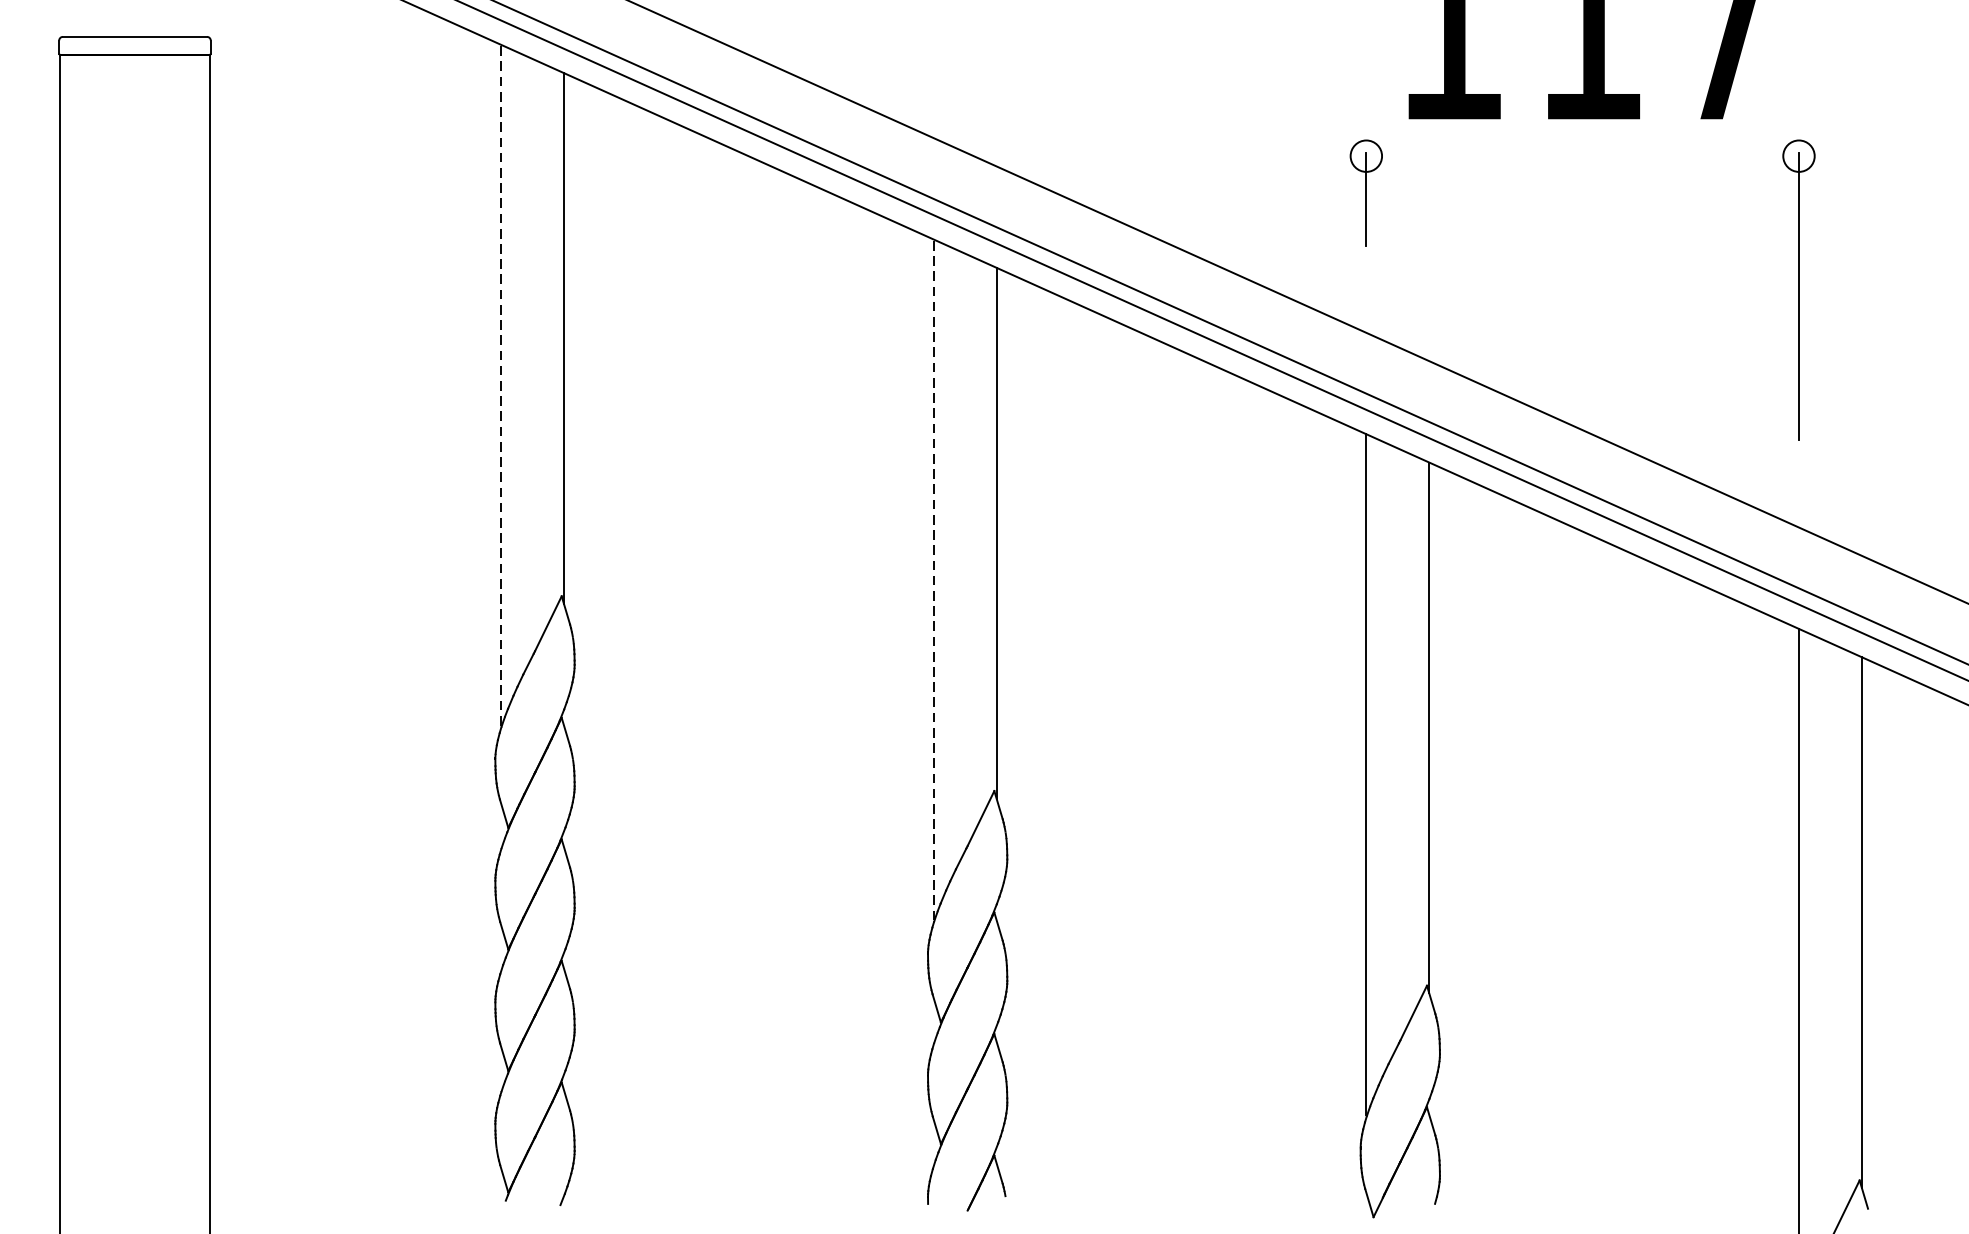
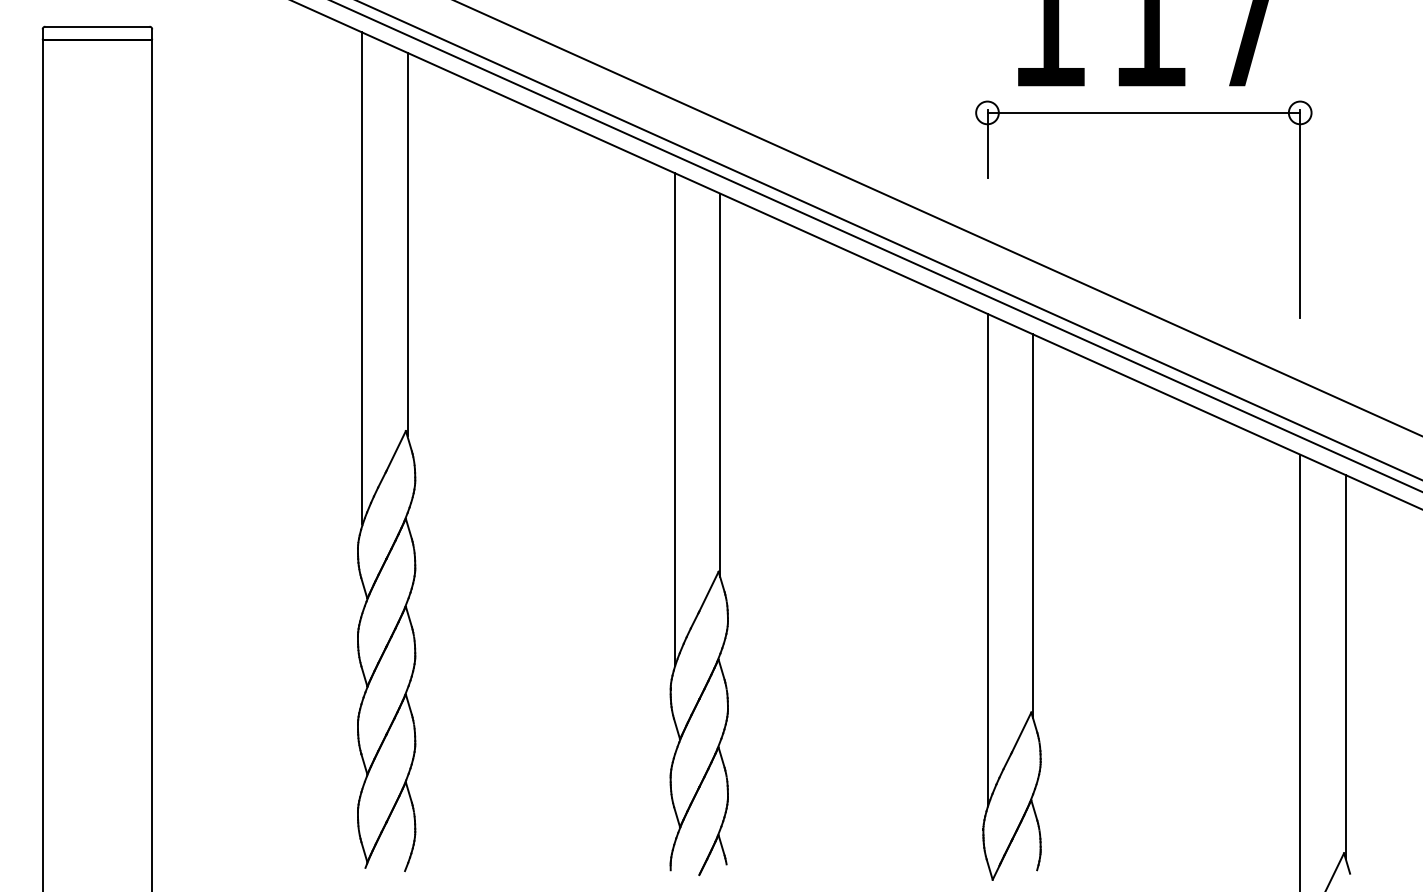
line: (1582, 155) -> (1143, 112), added
line: (501, 383) -> (362, 277), dashed -> solid
line: (933, 578) -> (674, 418), dashed -> solid

